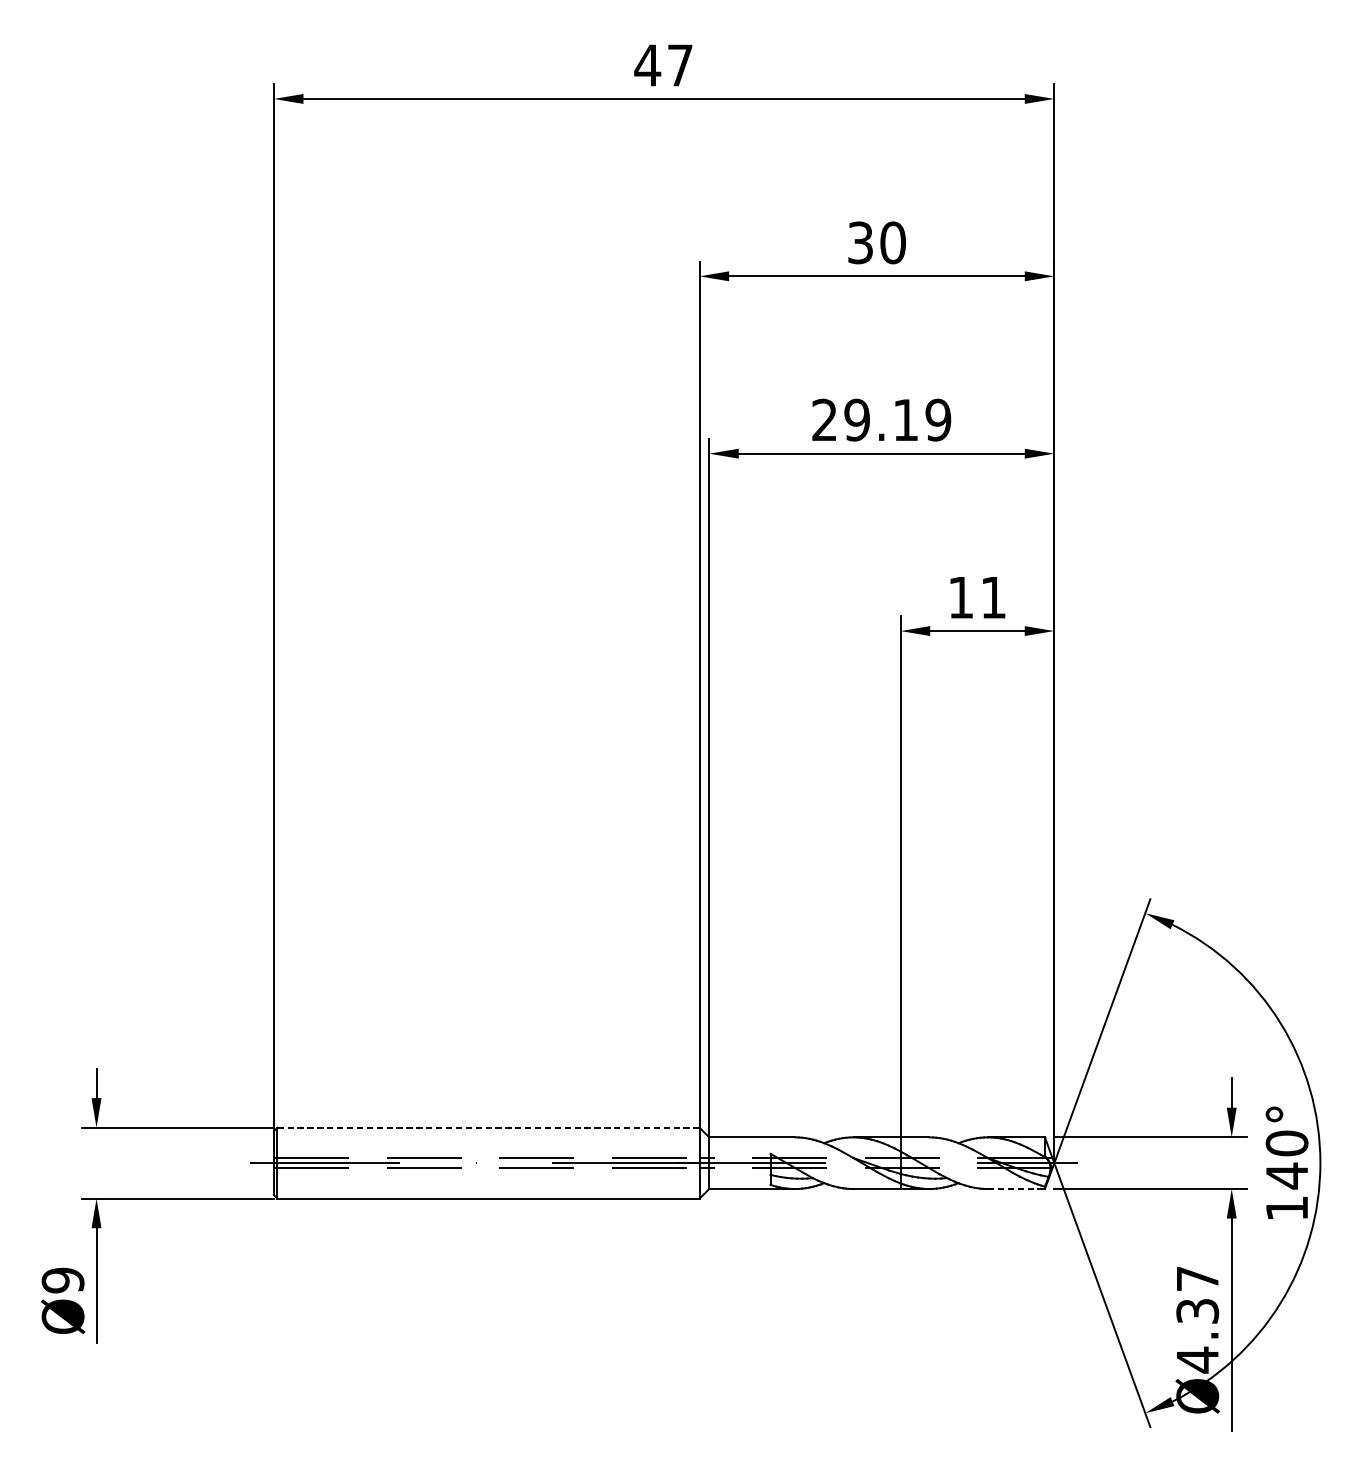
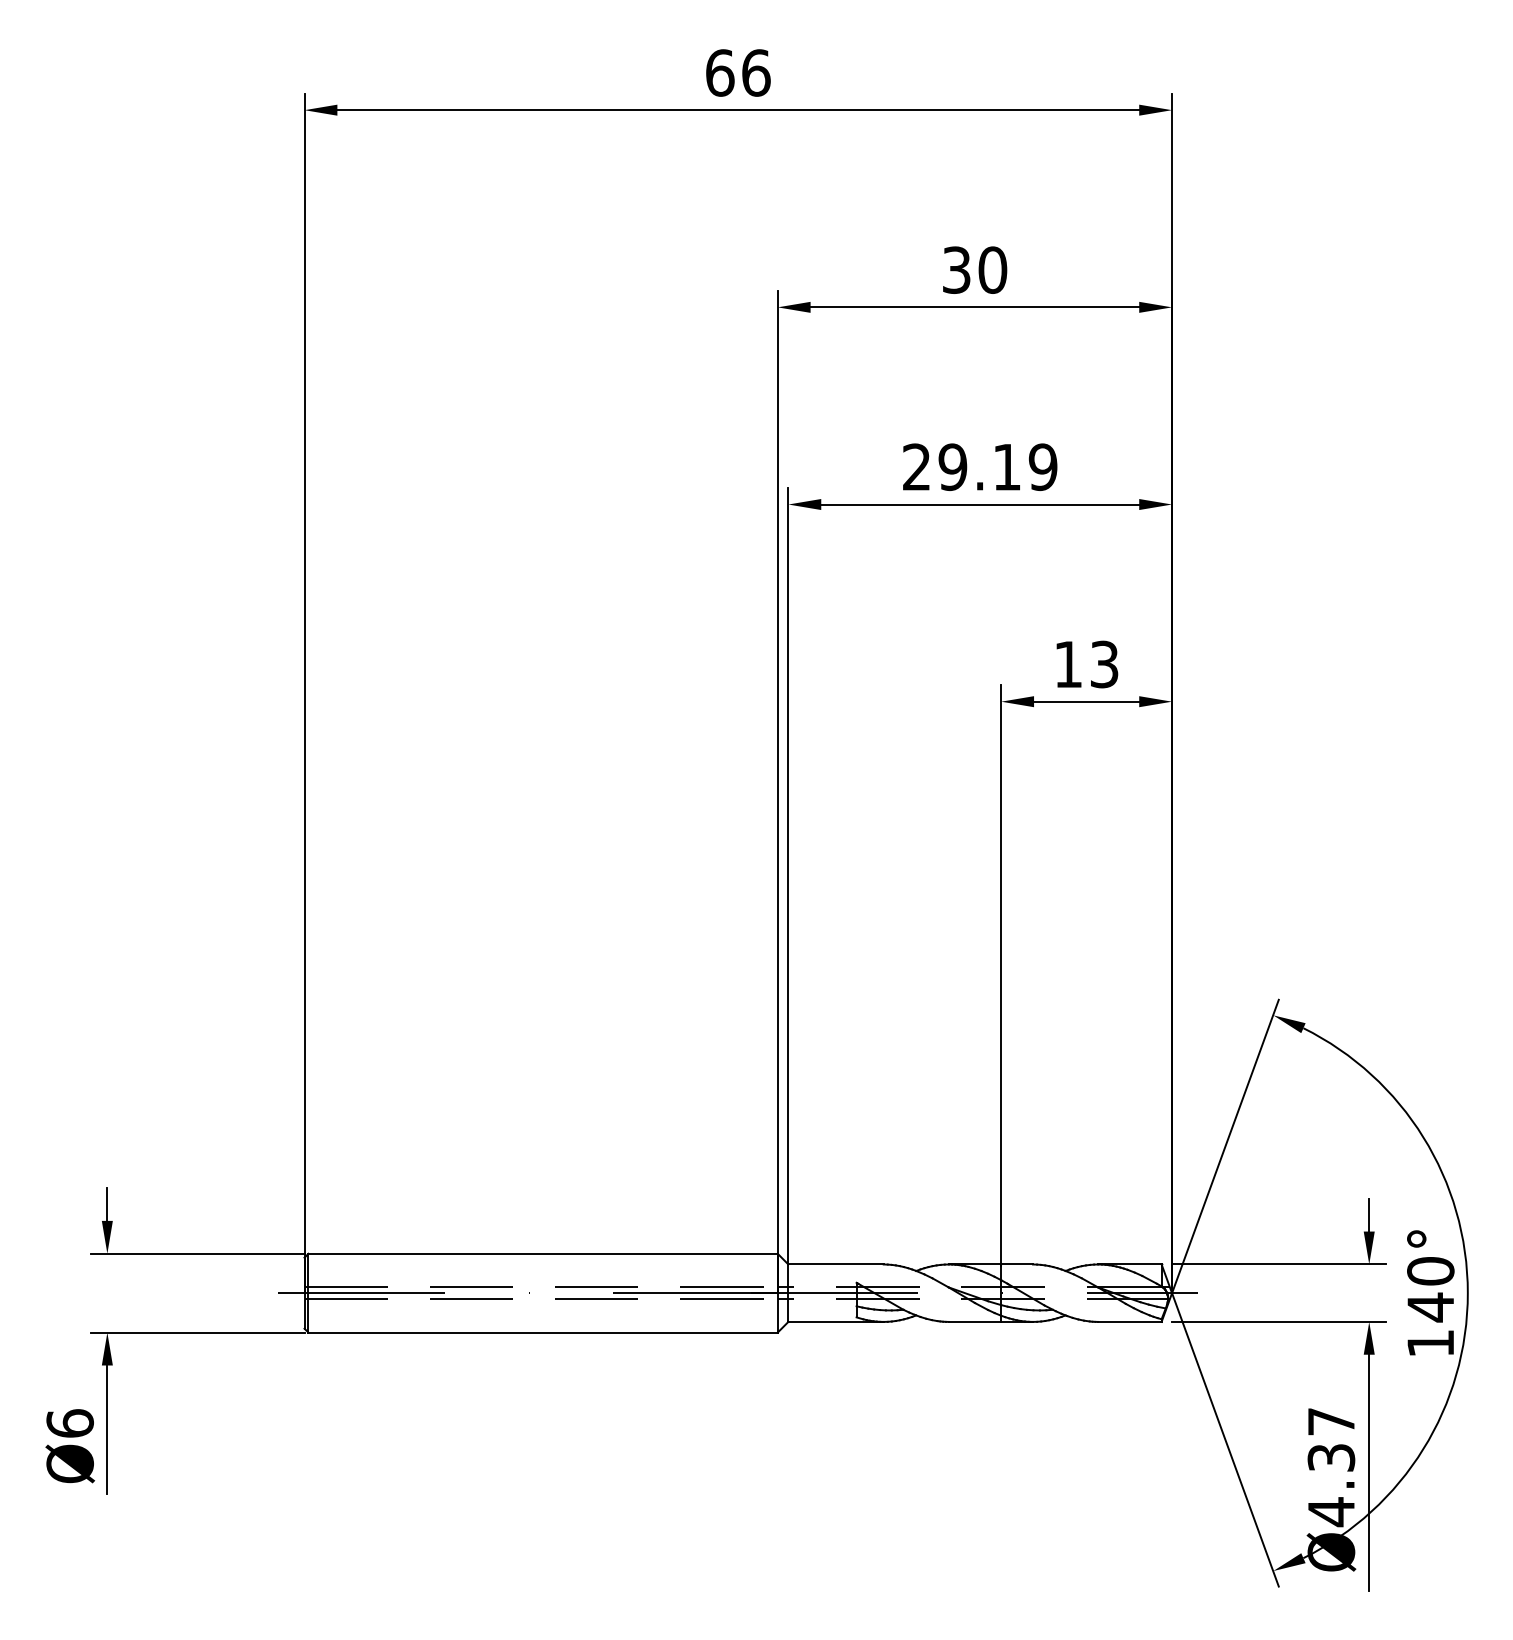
text: (663, 65) -> (737, 72), 47 -> 66
text: (993, 597) -> (1104, 664), 11 -> 13
line: (488, 1127) -> (543, 1253), dashed -> solid
line: (1016, 1188) -> (1129, 1321), dashed -> solid
text: (62, 1280) -> (69, 1423), Ø9 -> Ø6

